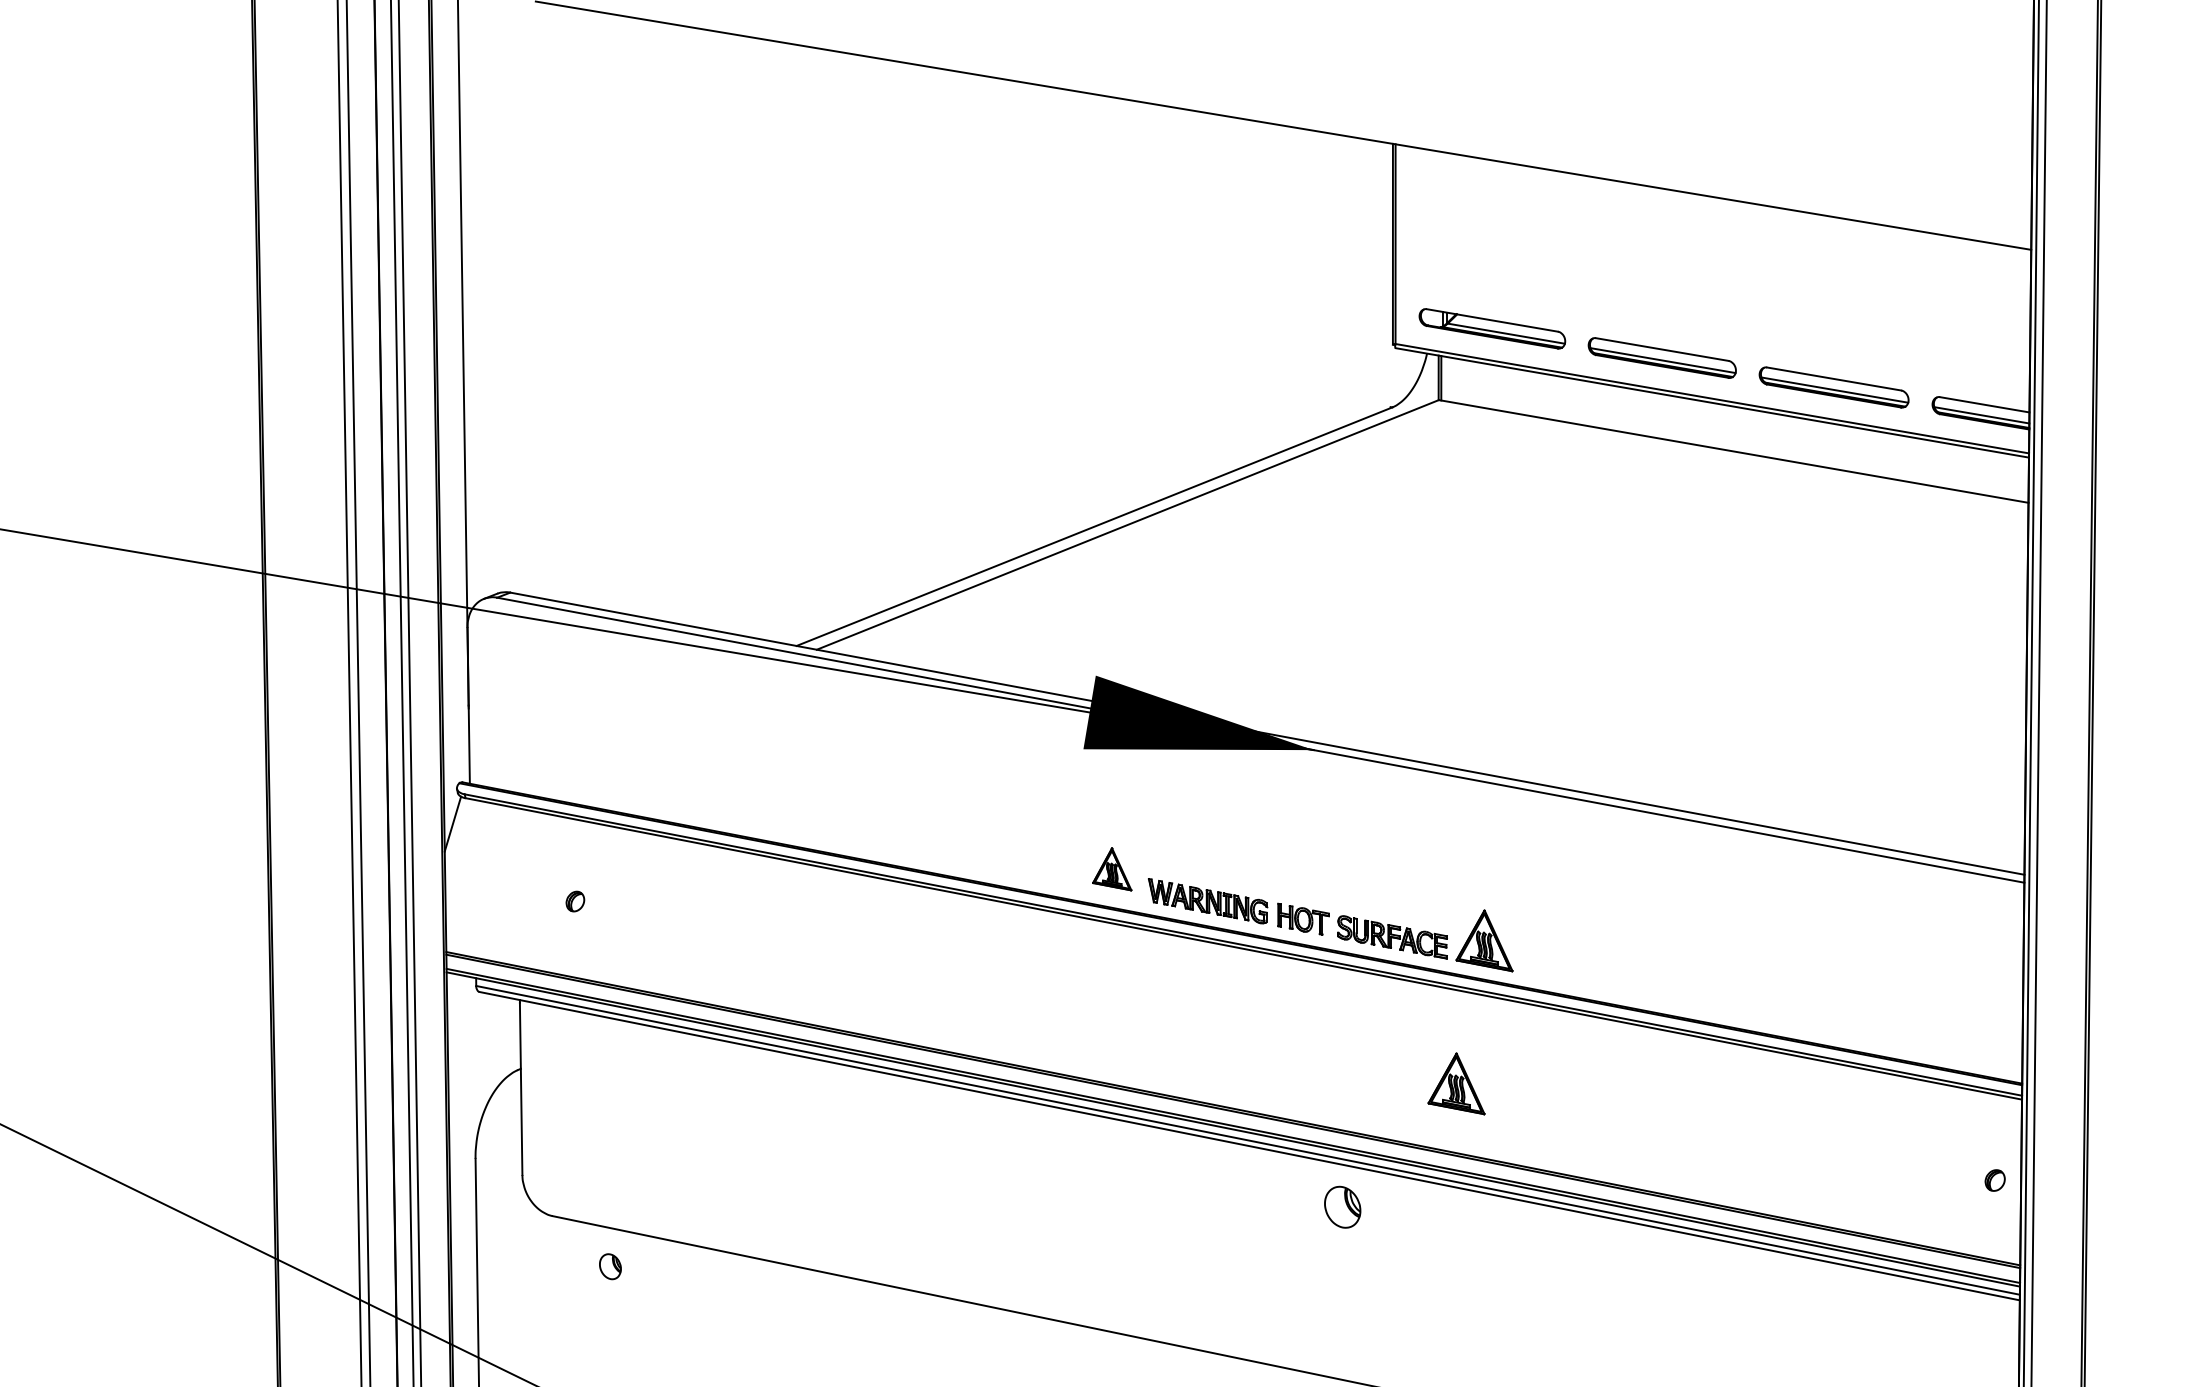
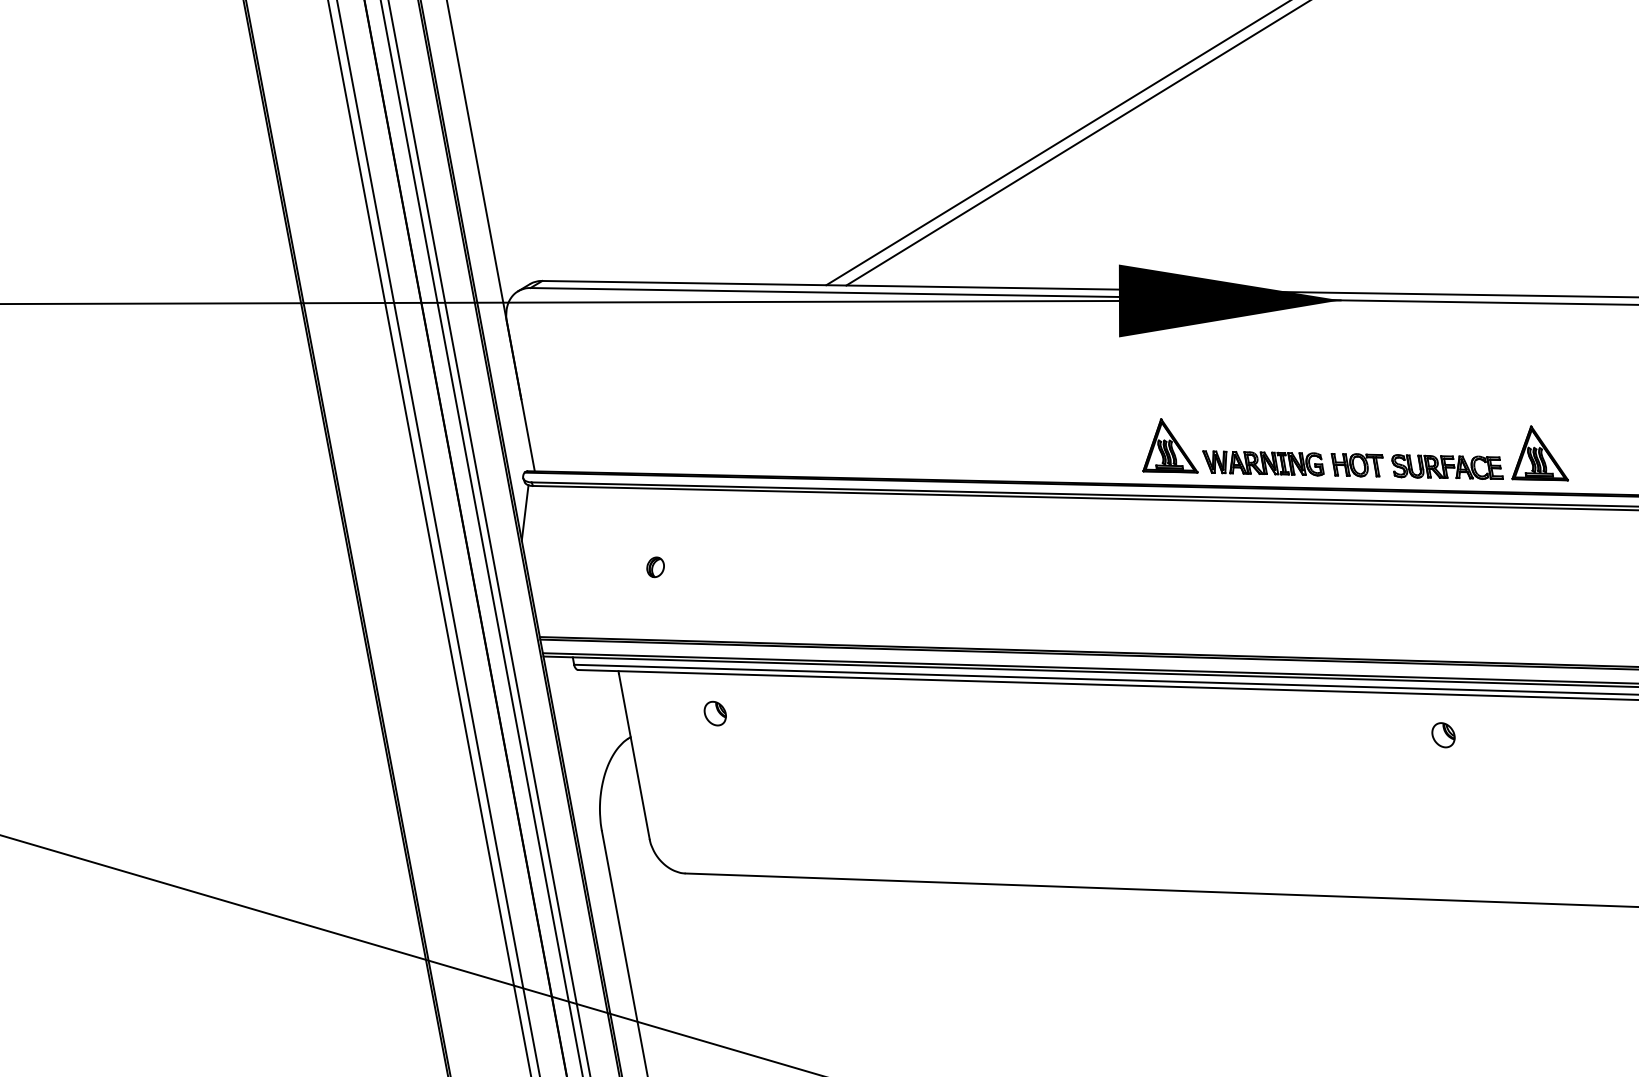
part: (1112, 869) -> (1166, 448), size x1.43
part: (1456, 1083) -> (1532, 597), removed
part: (1342, 1207) -> (1443, 735), size x0.62
part: (610, 1266) -> (715, 713), moved

